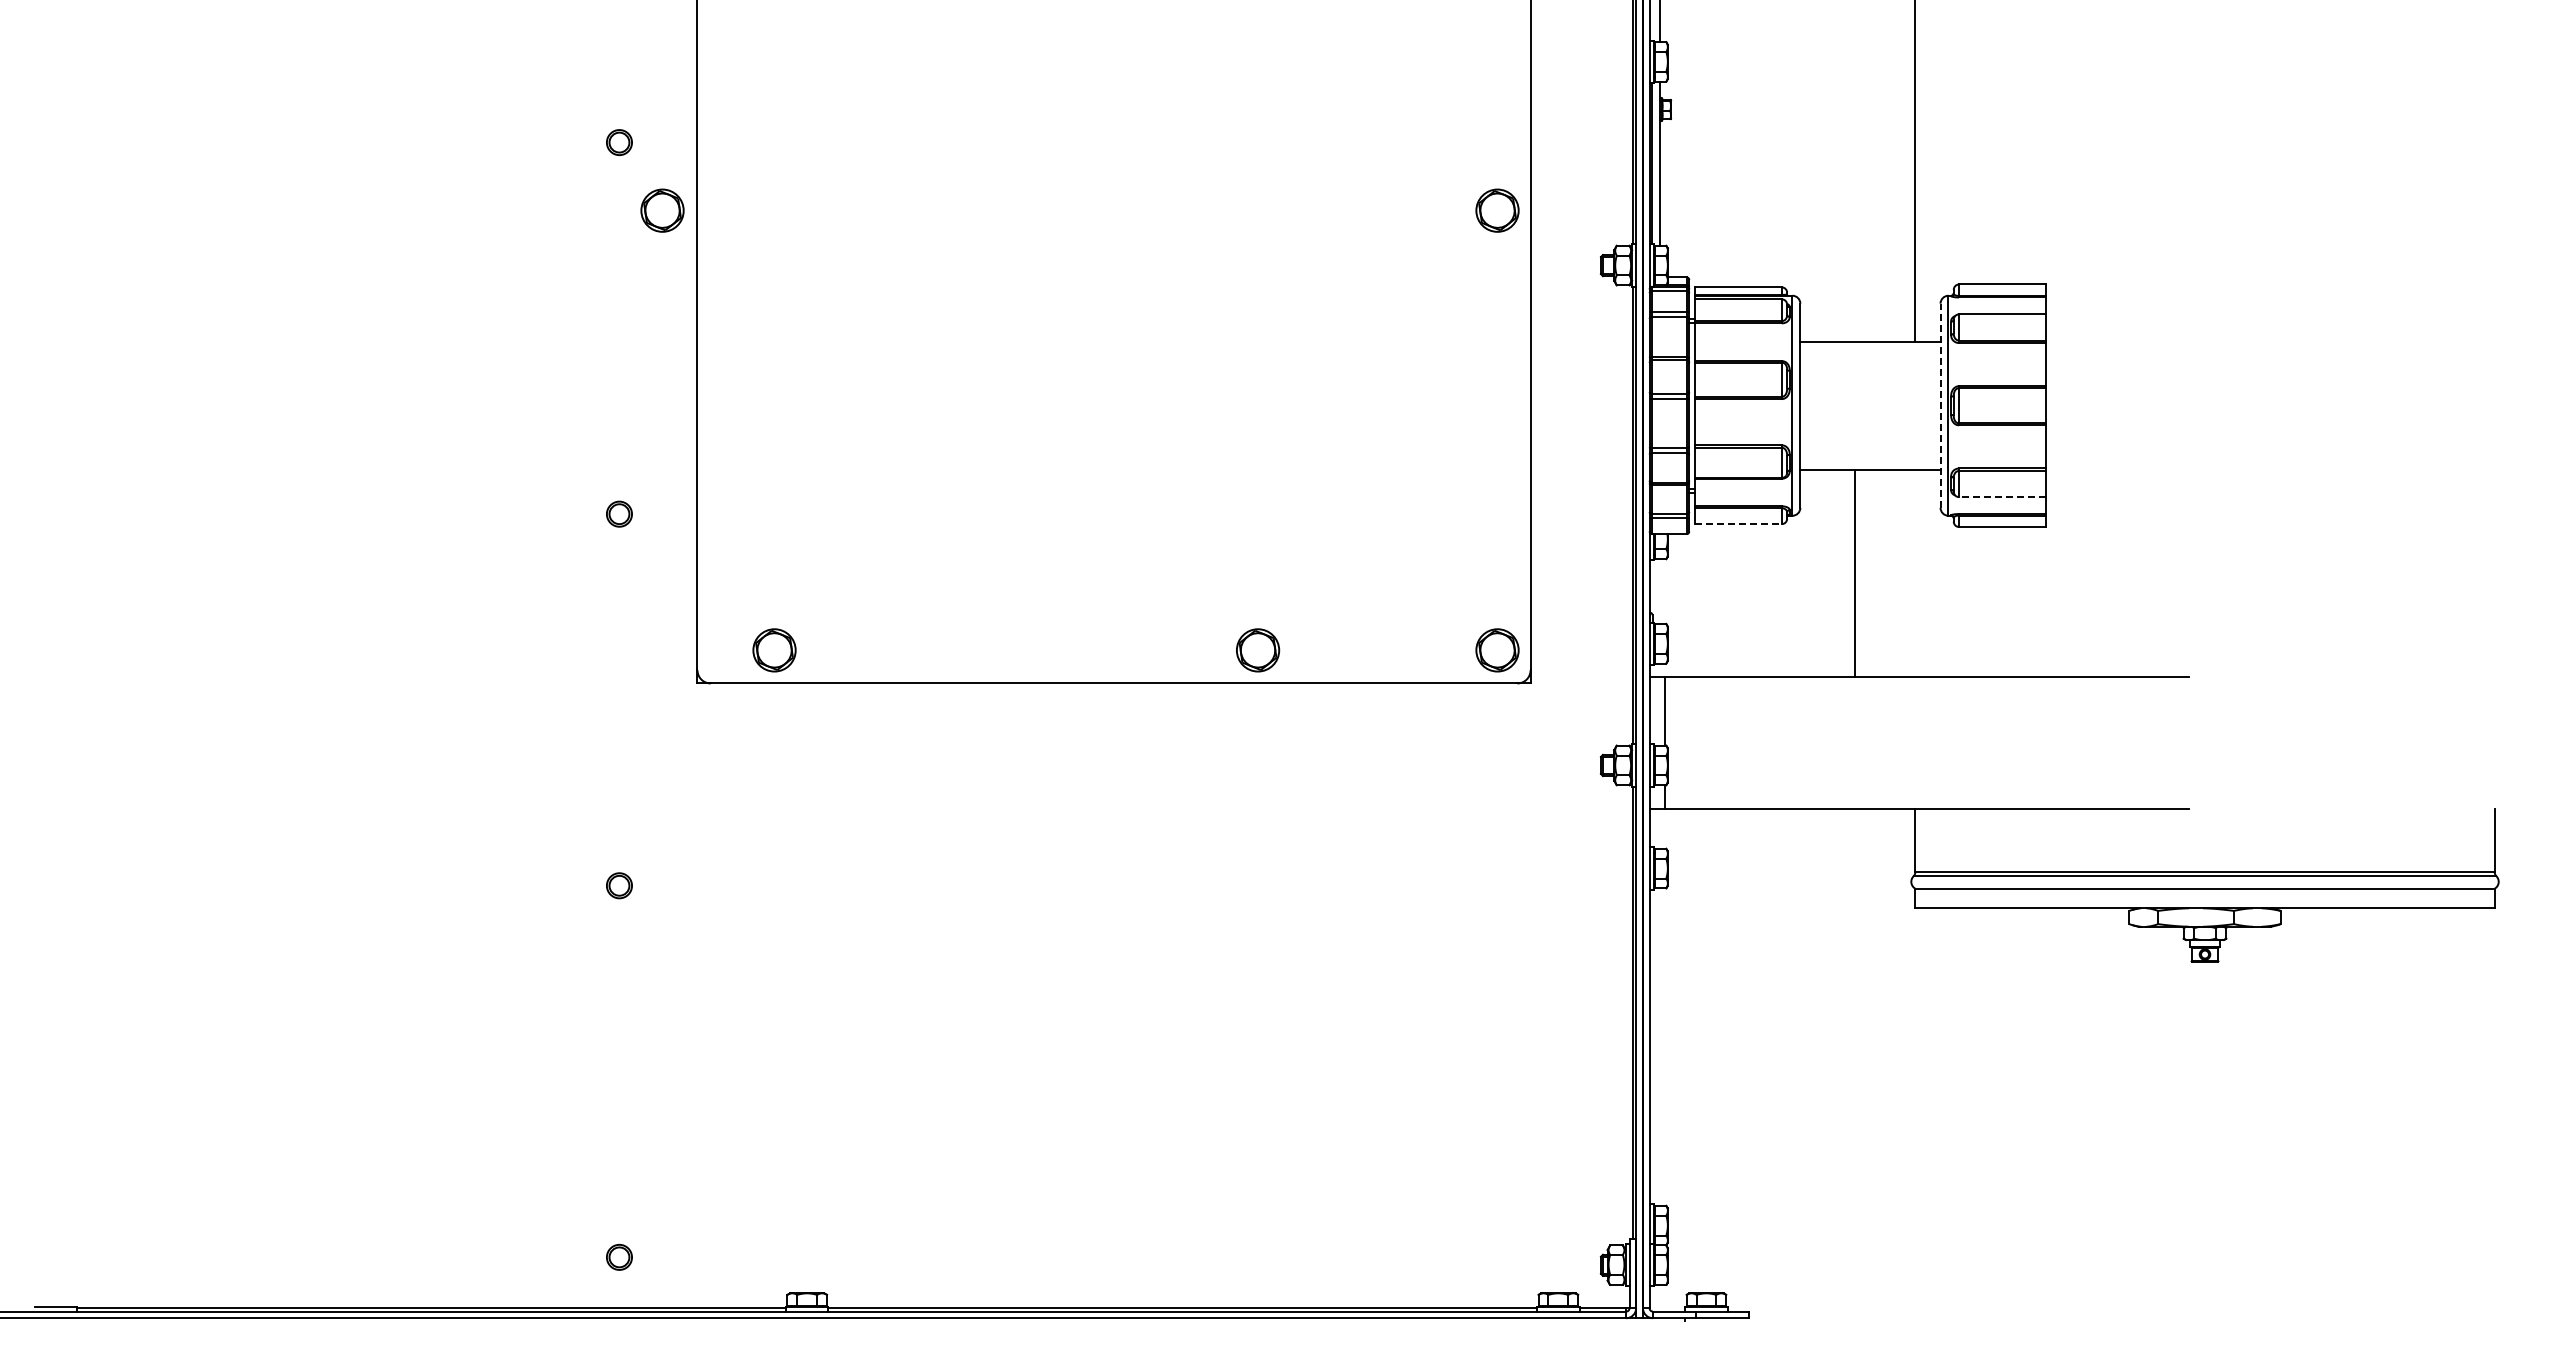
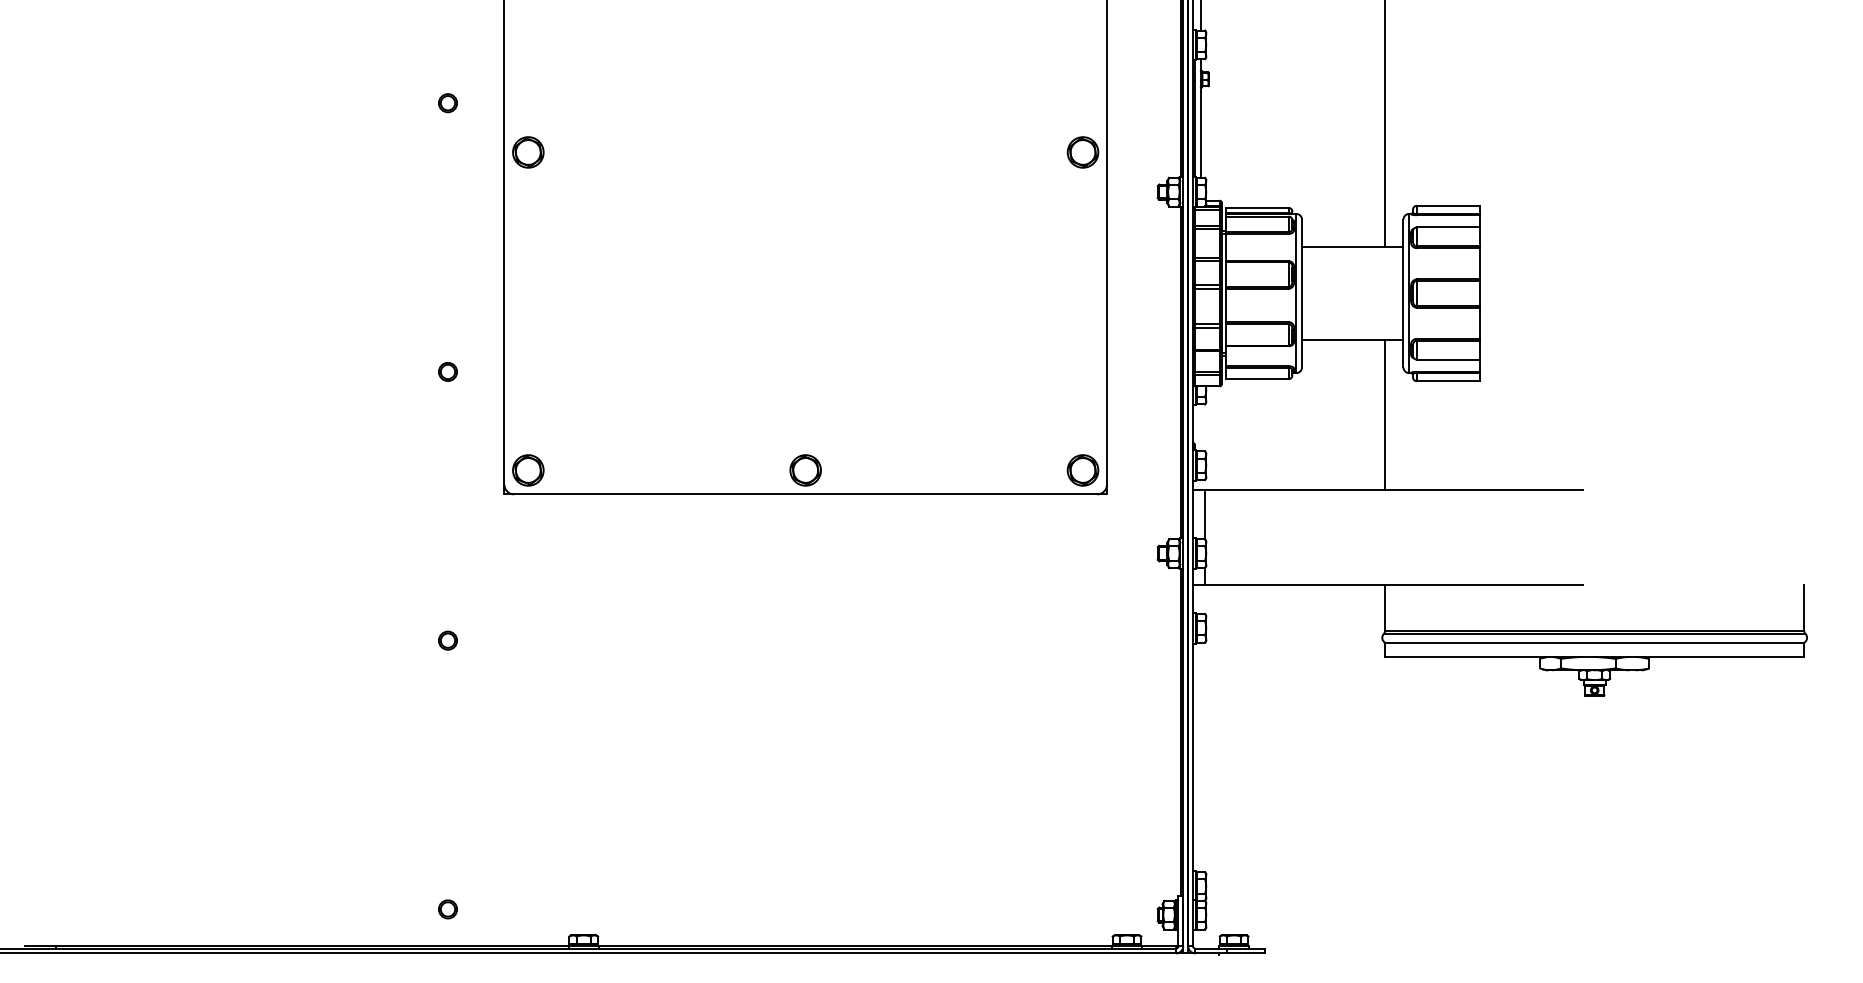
part: (662, 210) -> (528, 152), moved
line: (1940, 405) -> (1403, 293), dashed -> solid
line: (2002, 497) -> (1448, 359), dashed -> solid
line: (1738, 524) -> (1257, 379), dashed -> solid
line: (1855, 572) -> (1385, 414), moved
part: (774, 650) -> (528, 470), moved
part: (1258, 650) -> (806, 470), moved

